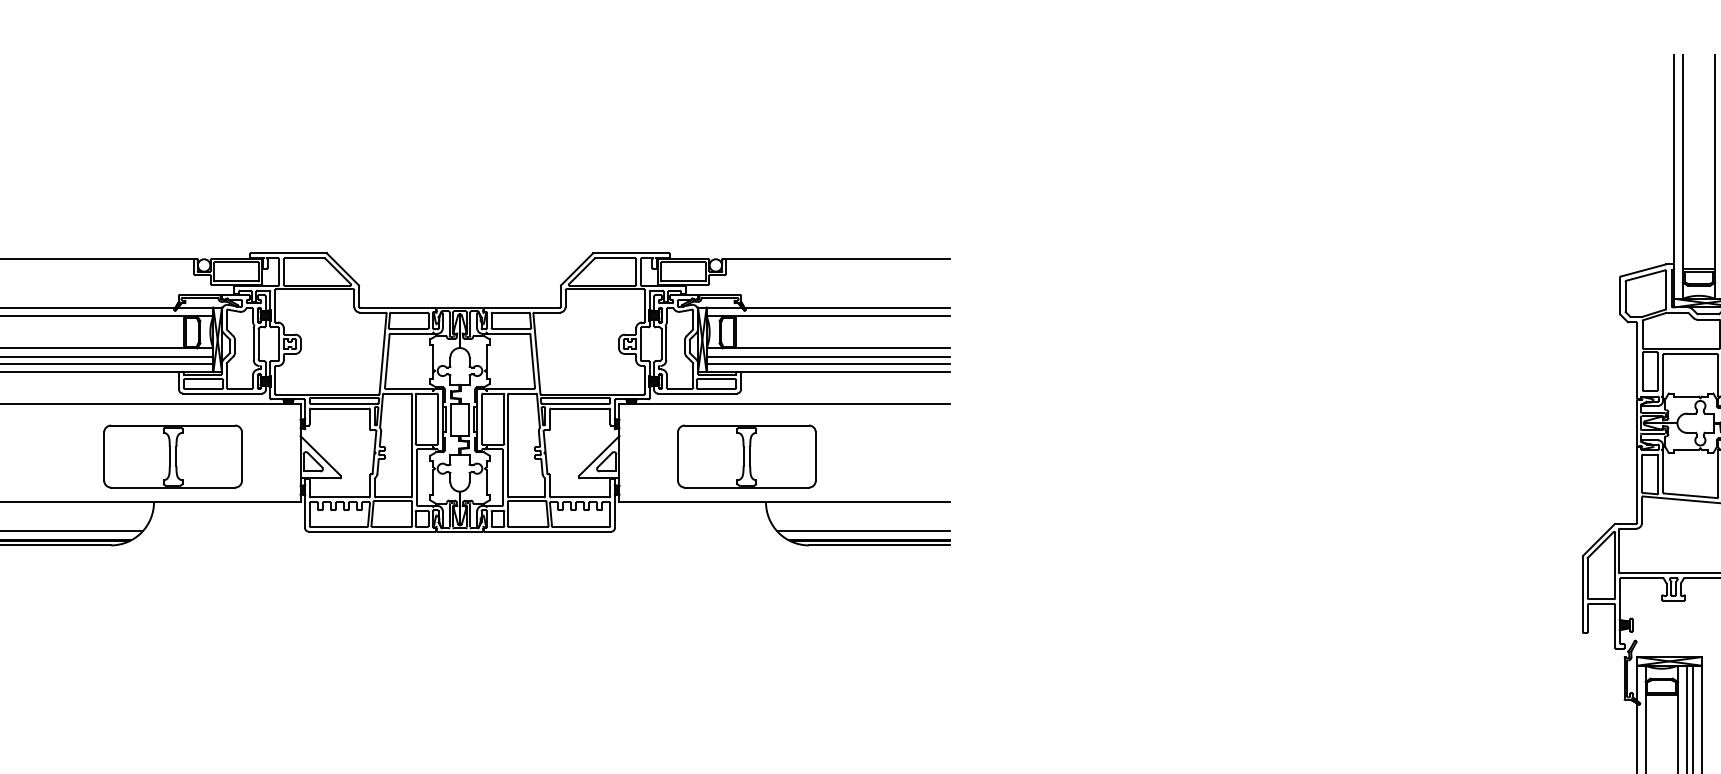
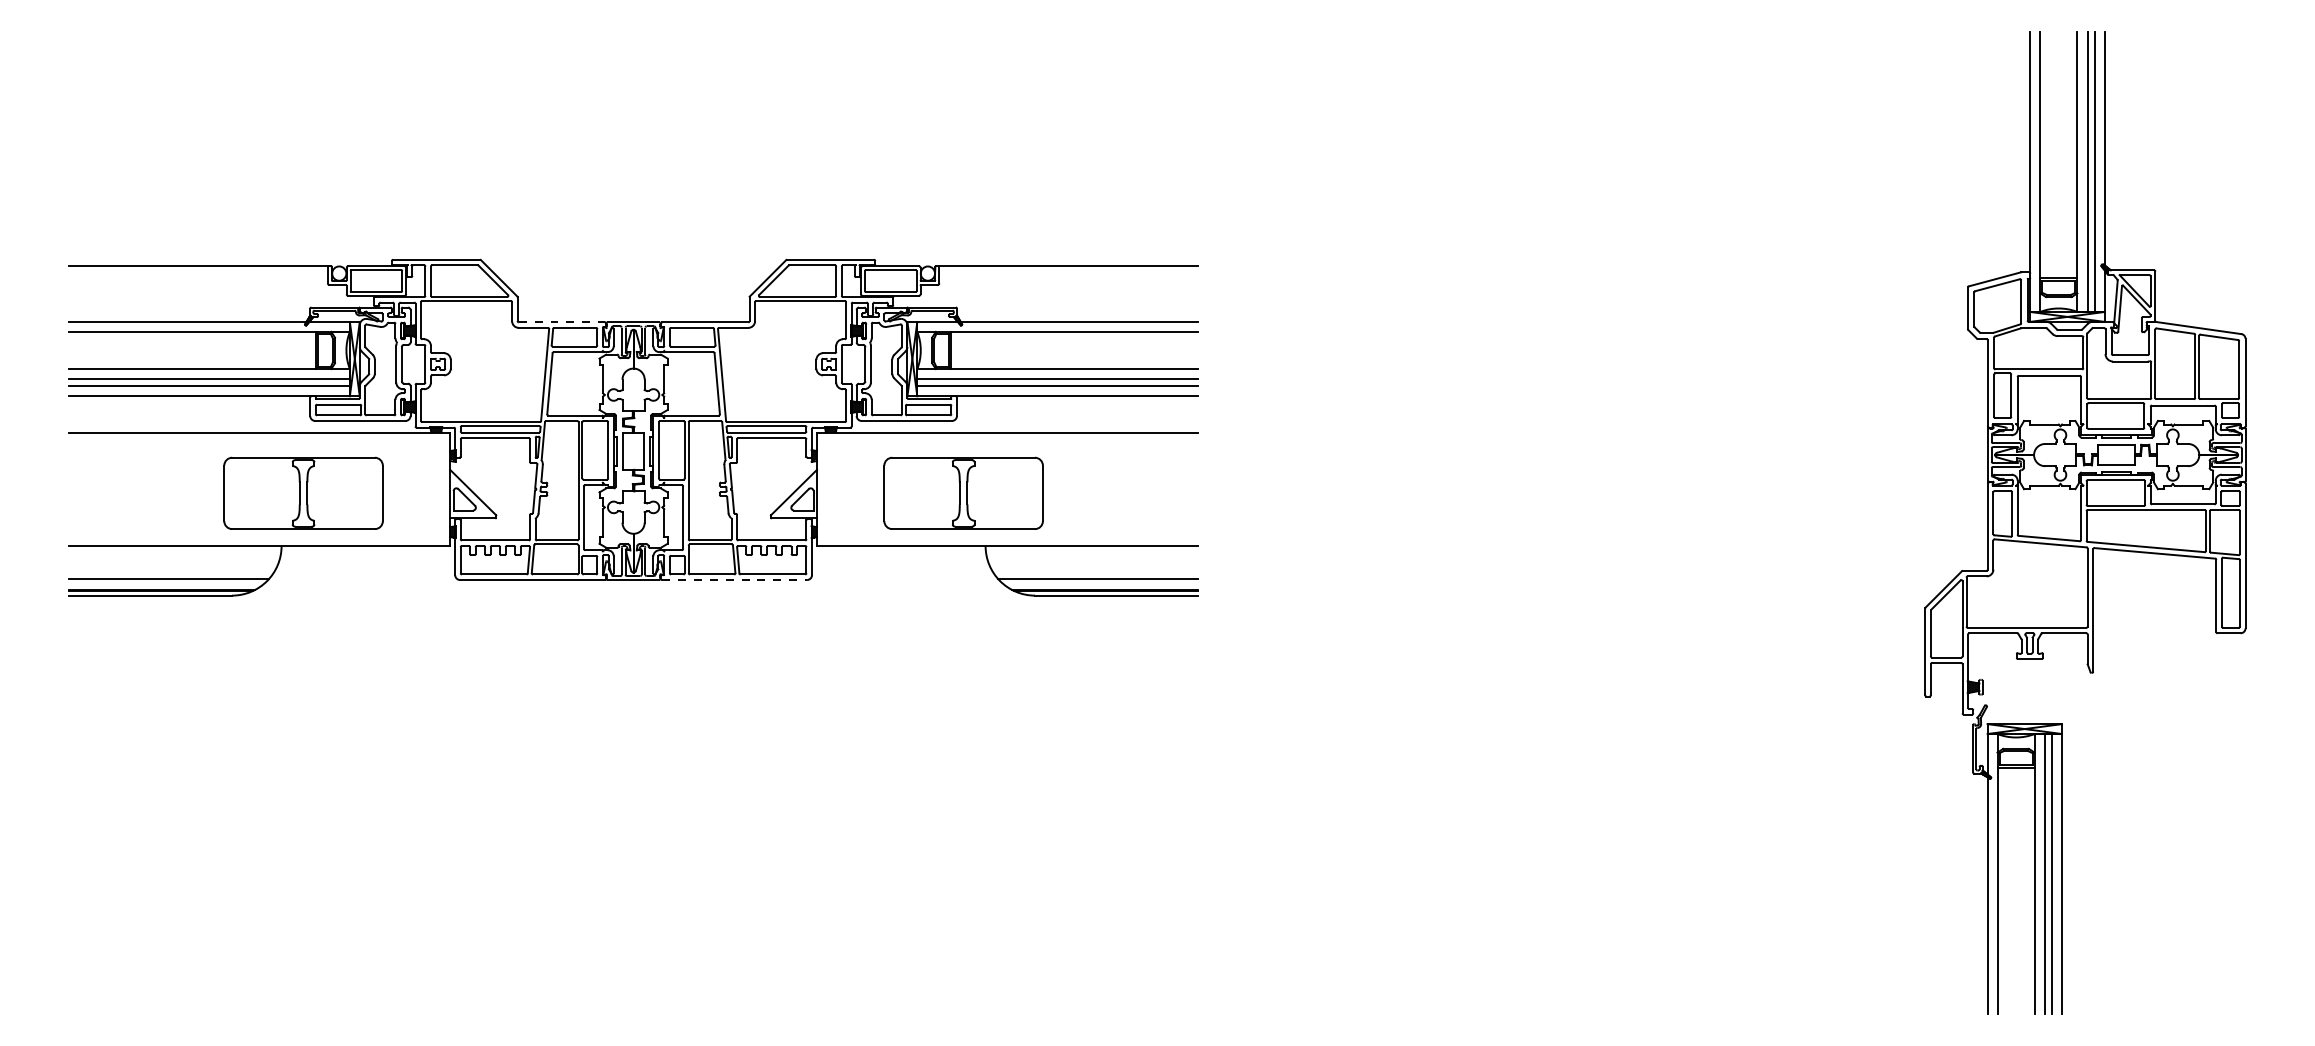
line: (398, 307) -> (562, 322), solid -> dashed
line: (548, 532) -> (735, 580), solid -> dashed

